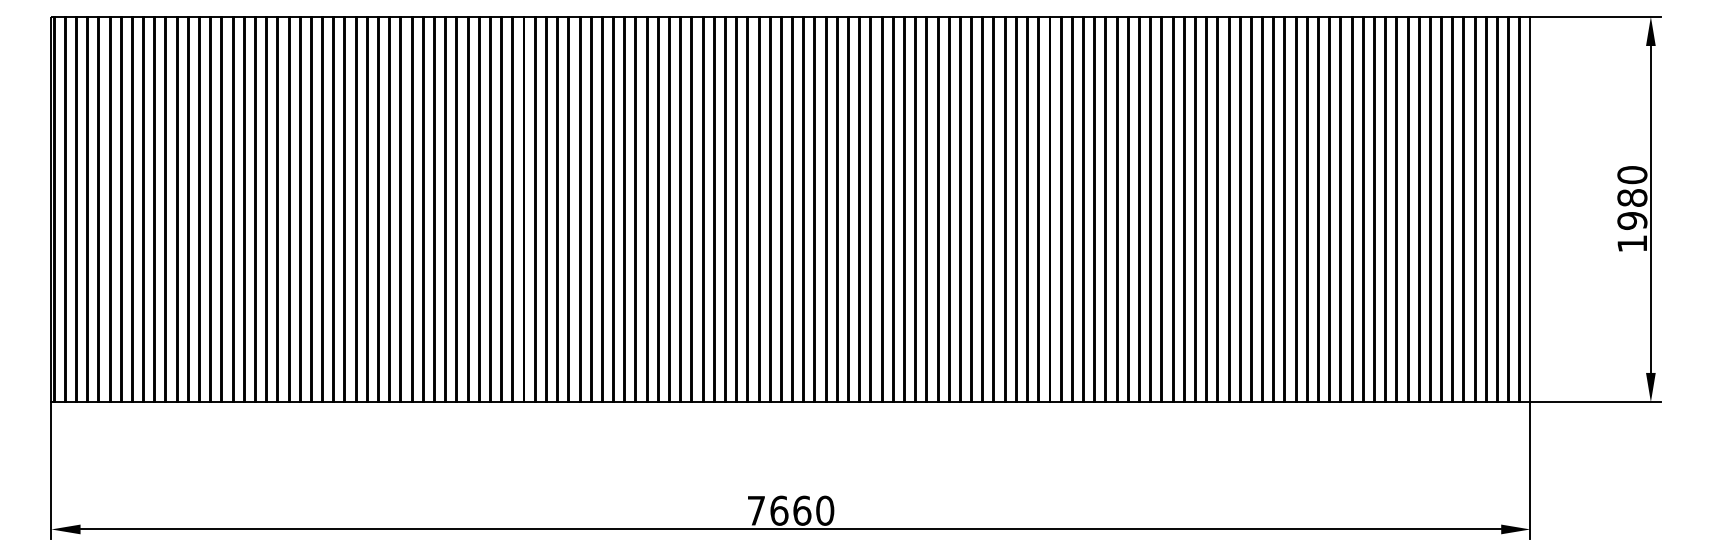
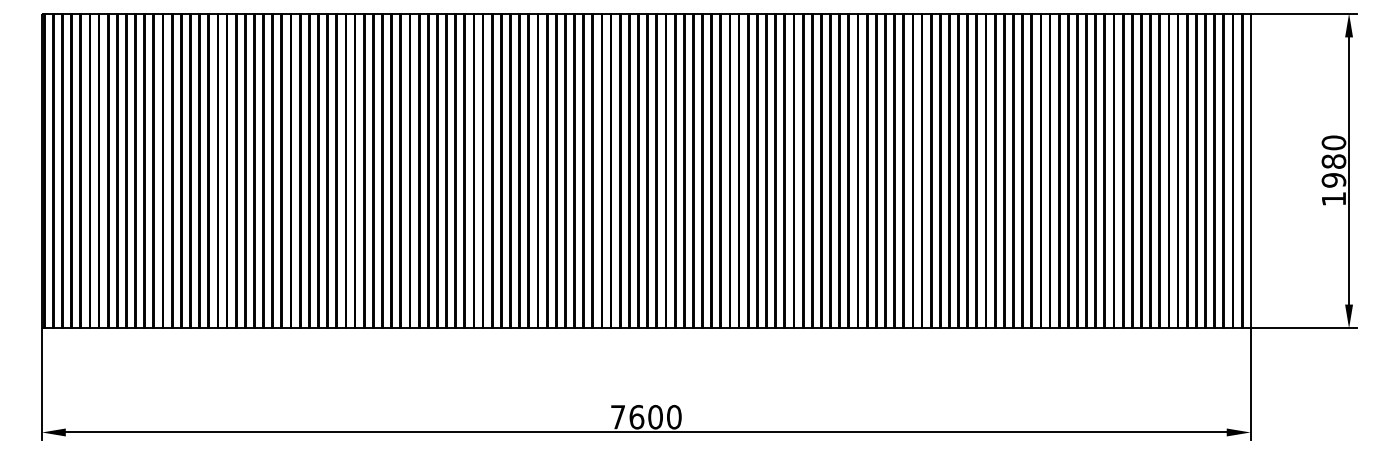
text: (802, 509) -> (655, 416), 7660 -> 7600

